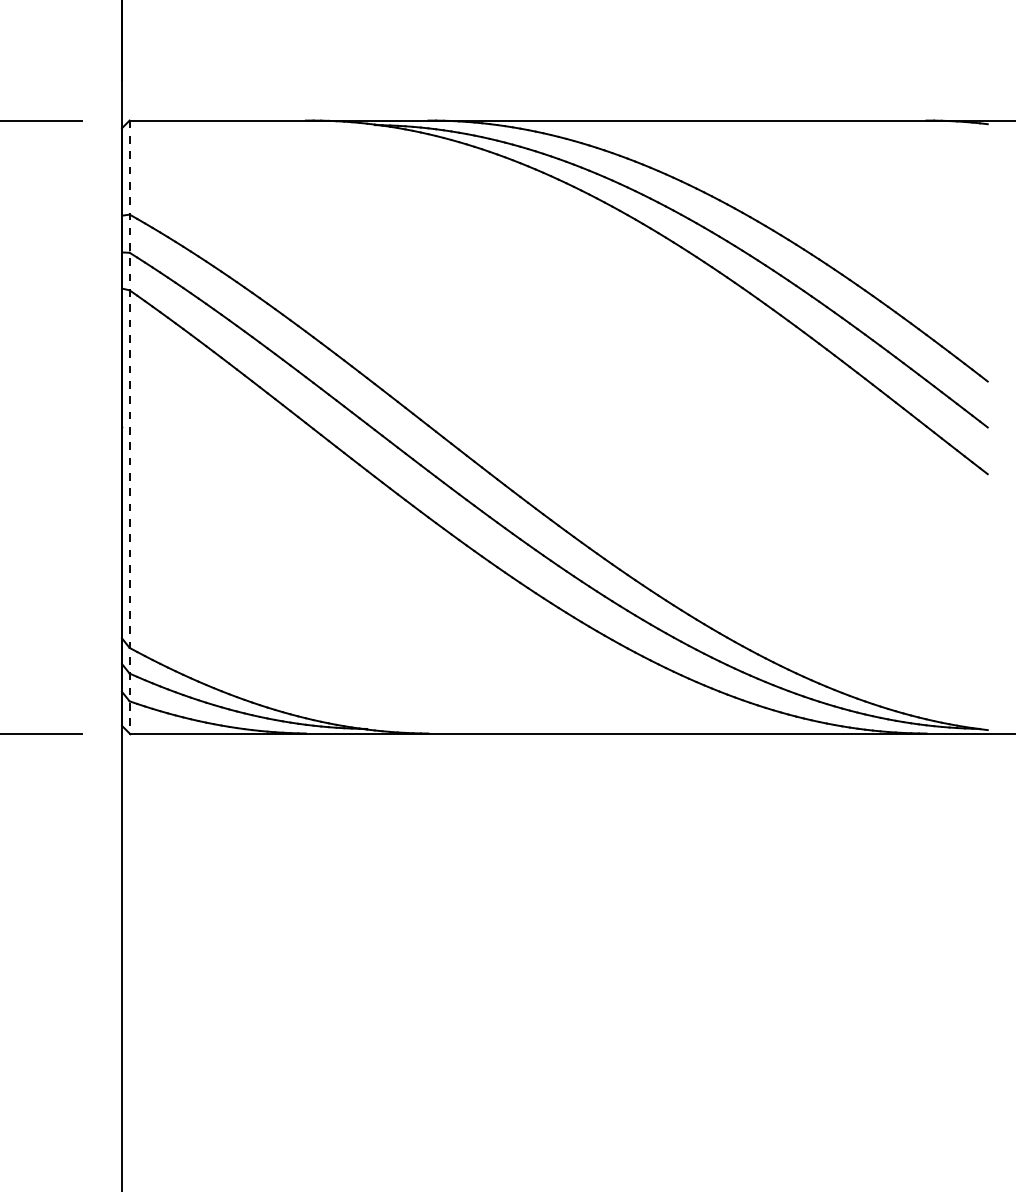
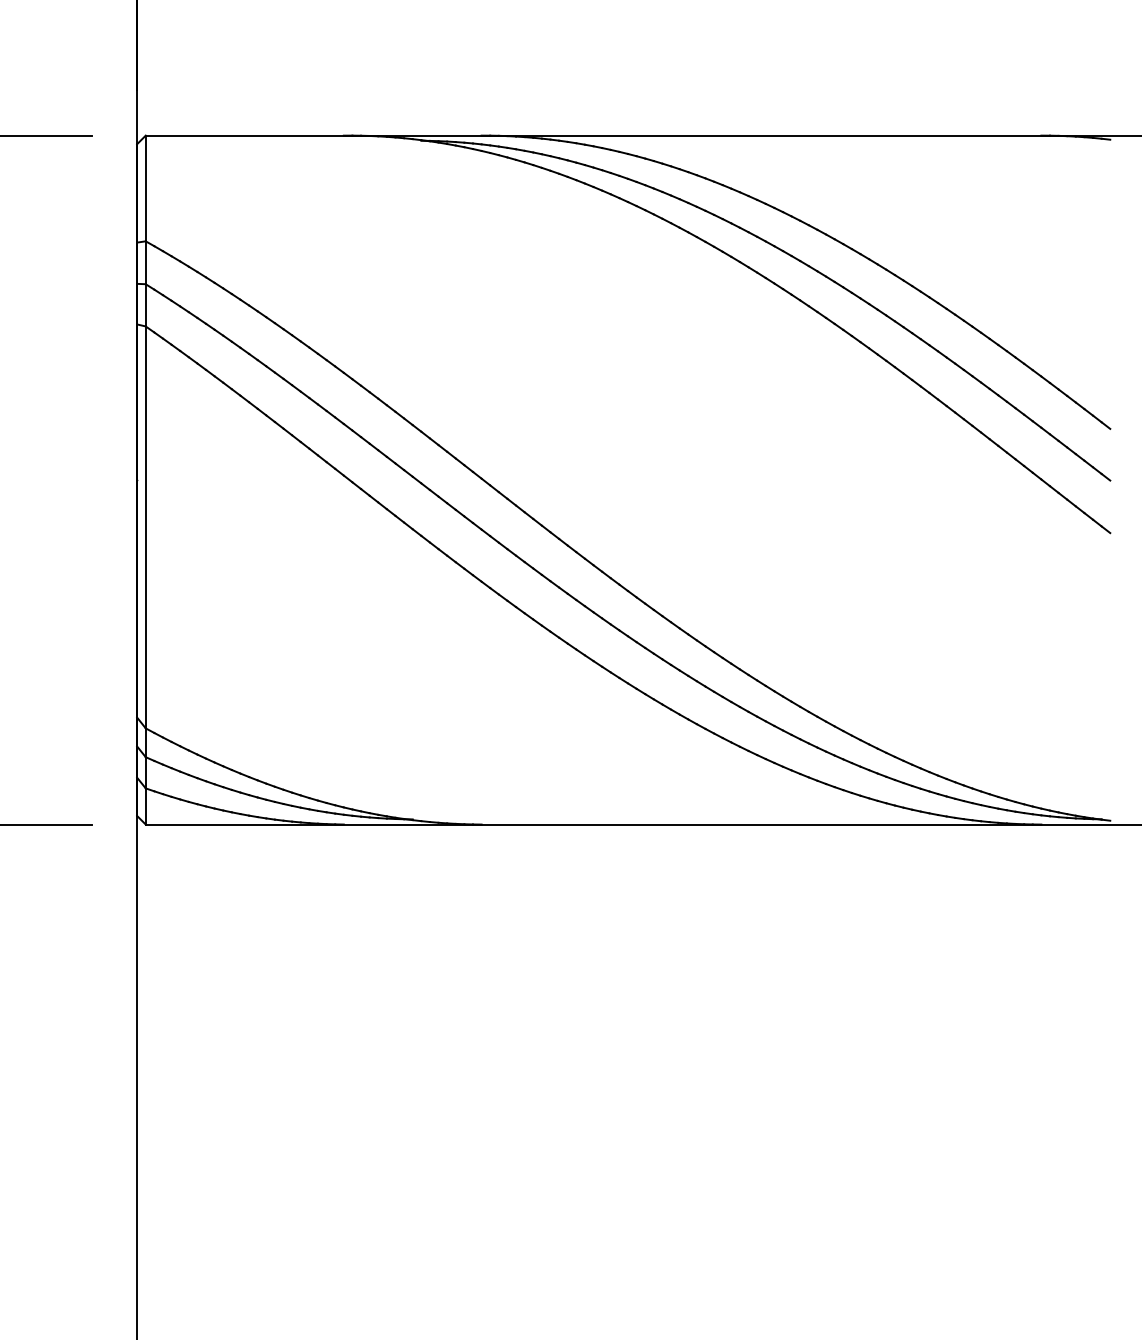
line: (129, 427) -> (145, 480), dashed -> solid

